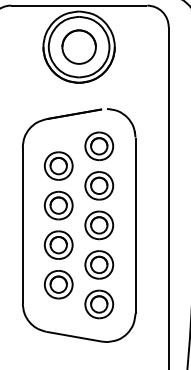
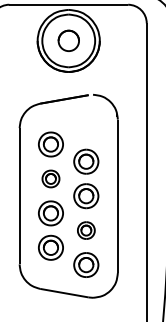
part: (78, 46) -> (68, 40), size x0.7
part: (99, 146) -> (86, 127), removed
part: (58, 205) -> (50, 178), size x0.7
part: (99, 264) -> (86, 230), size x0.7

